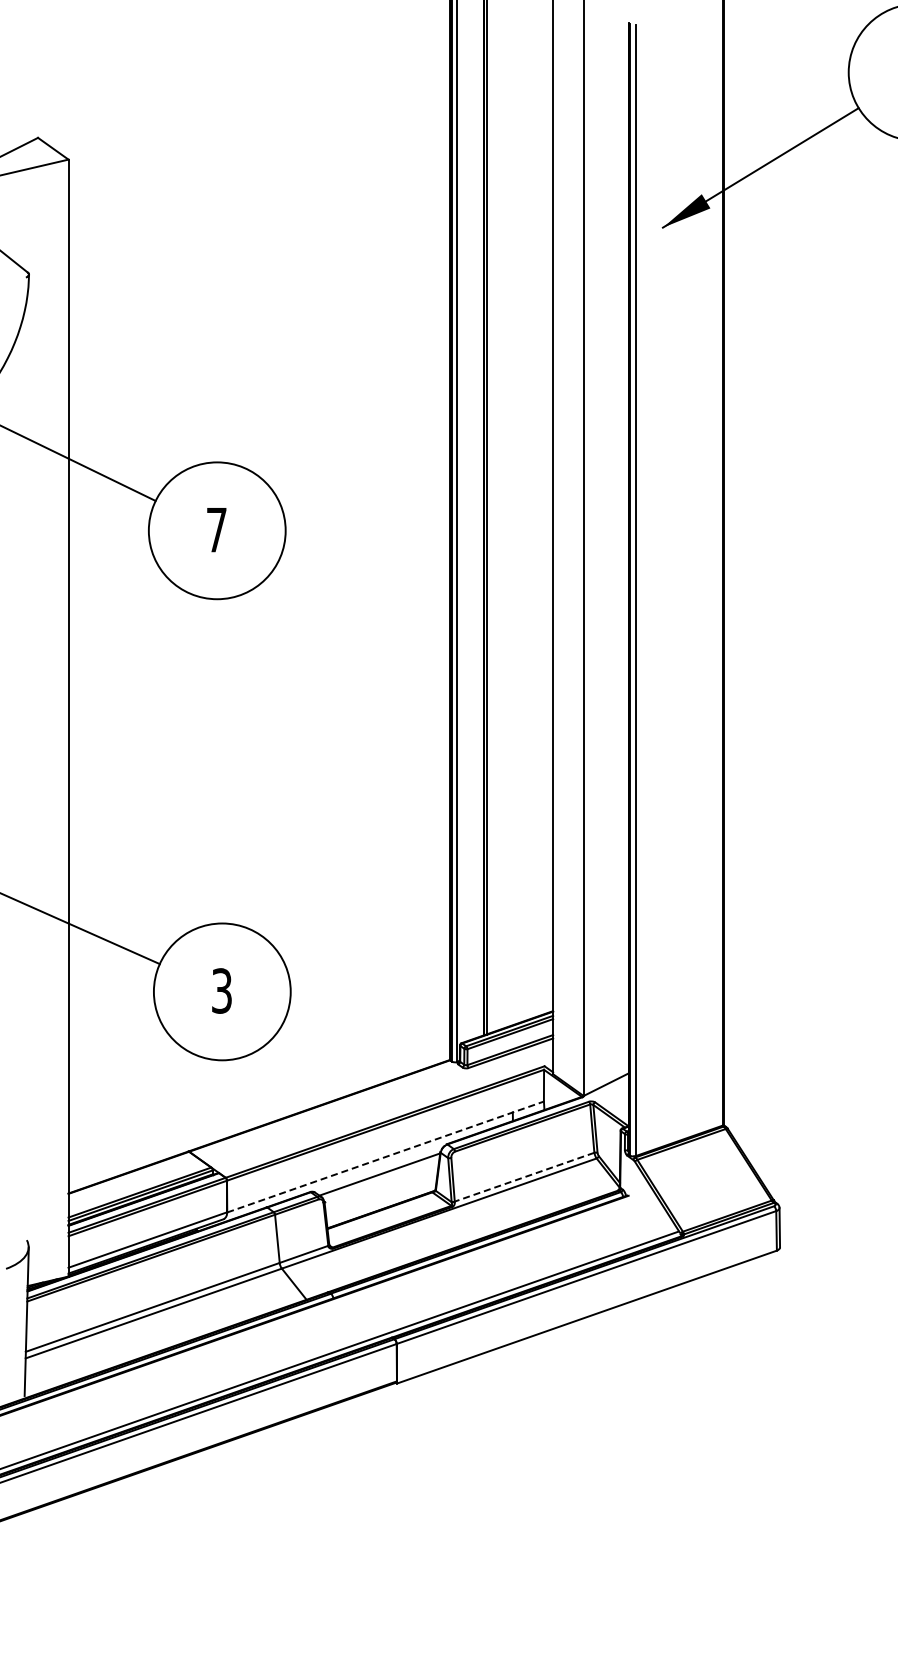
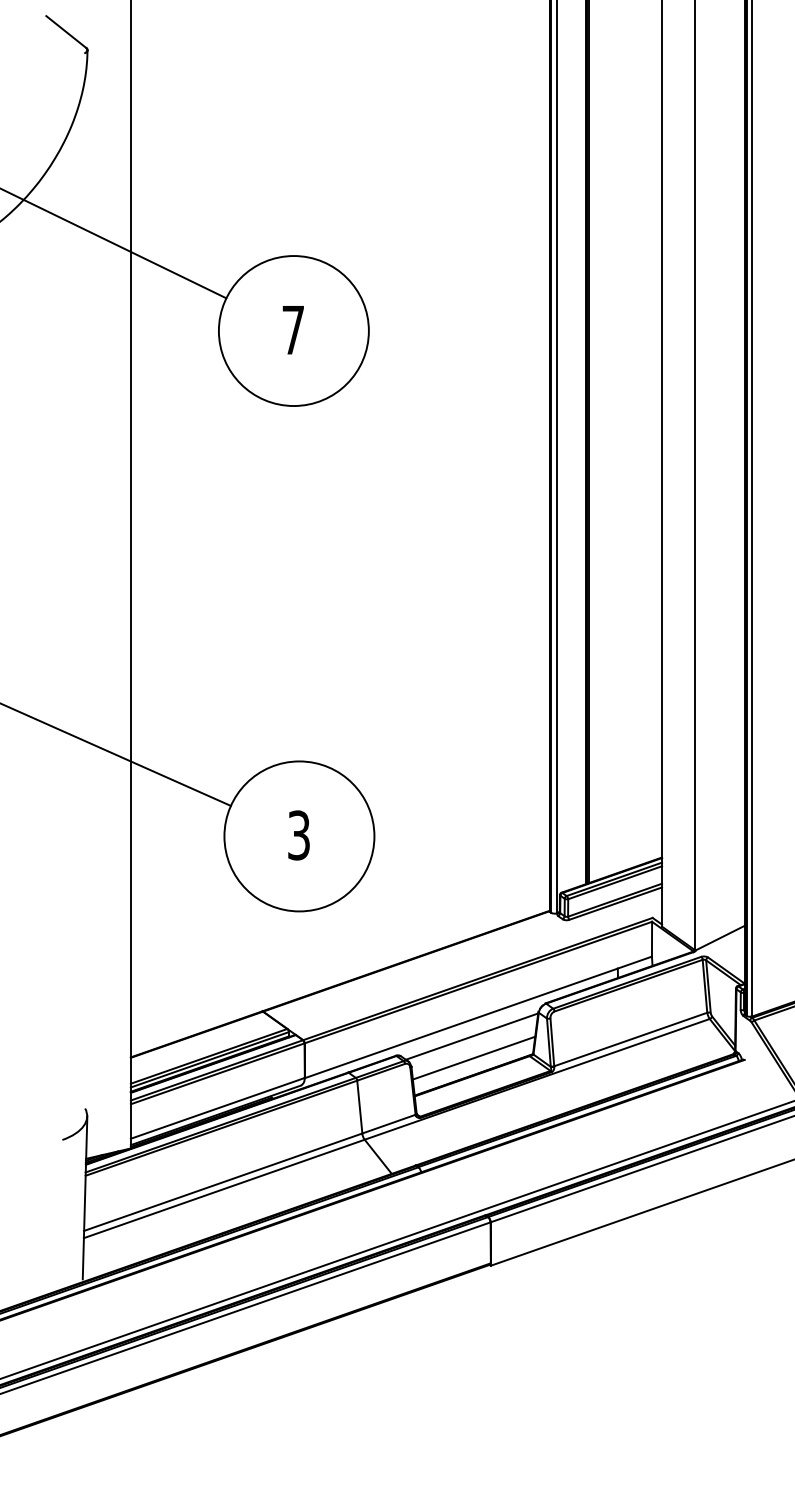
line: (385, 1157) -> (478, 1017), dashed -> solid
line: (524, 1177) -> (630, 1039), dashed -> solid
line: (381, 1193) -> (473, 1057), added

